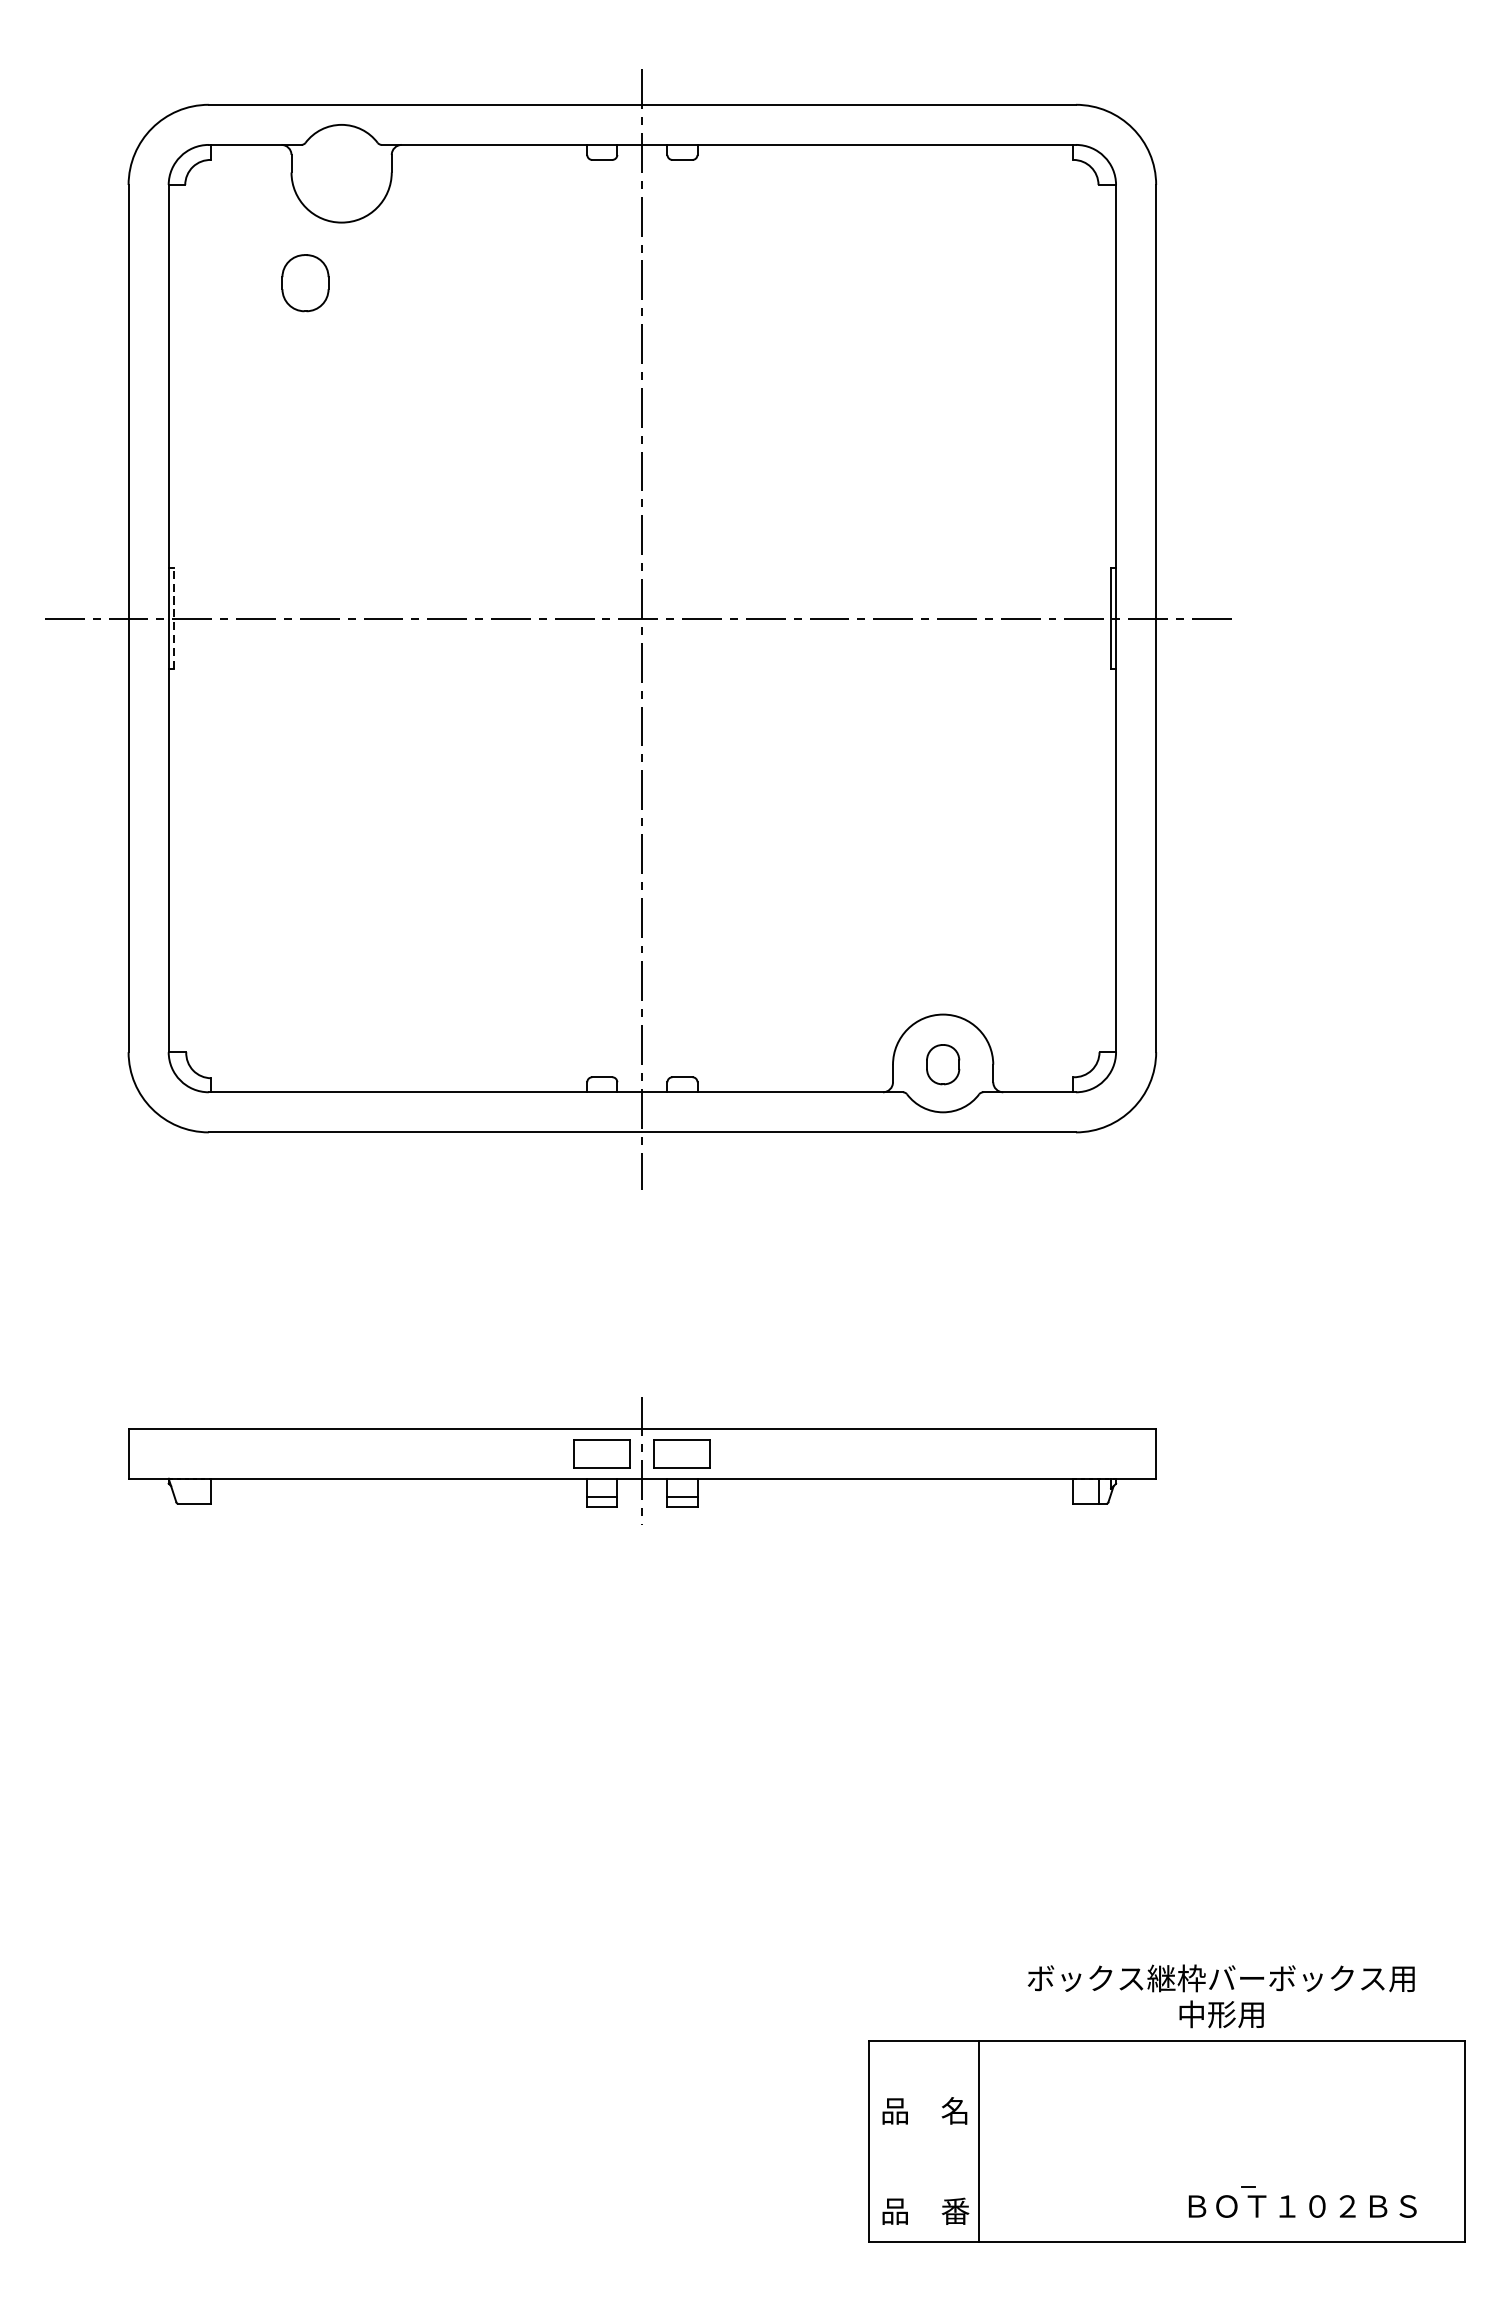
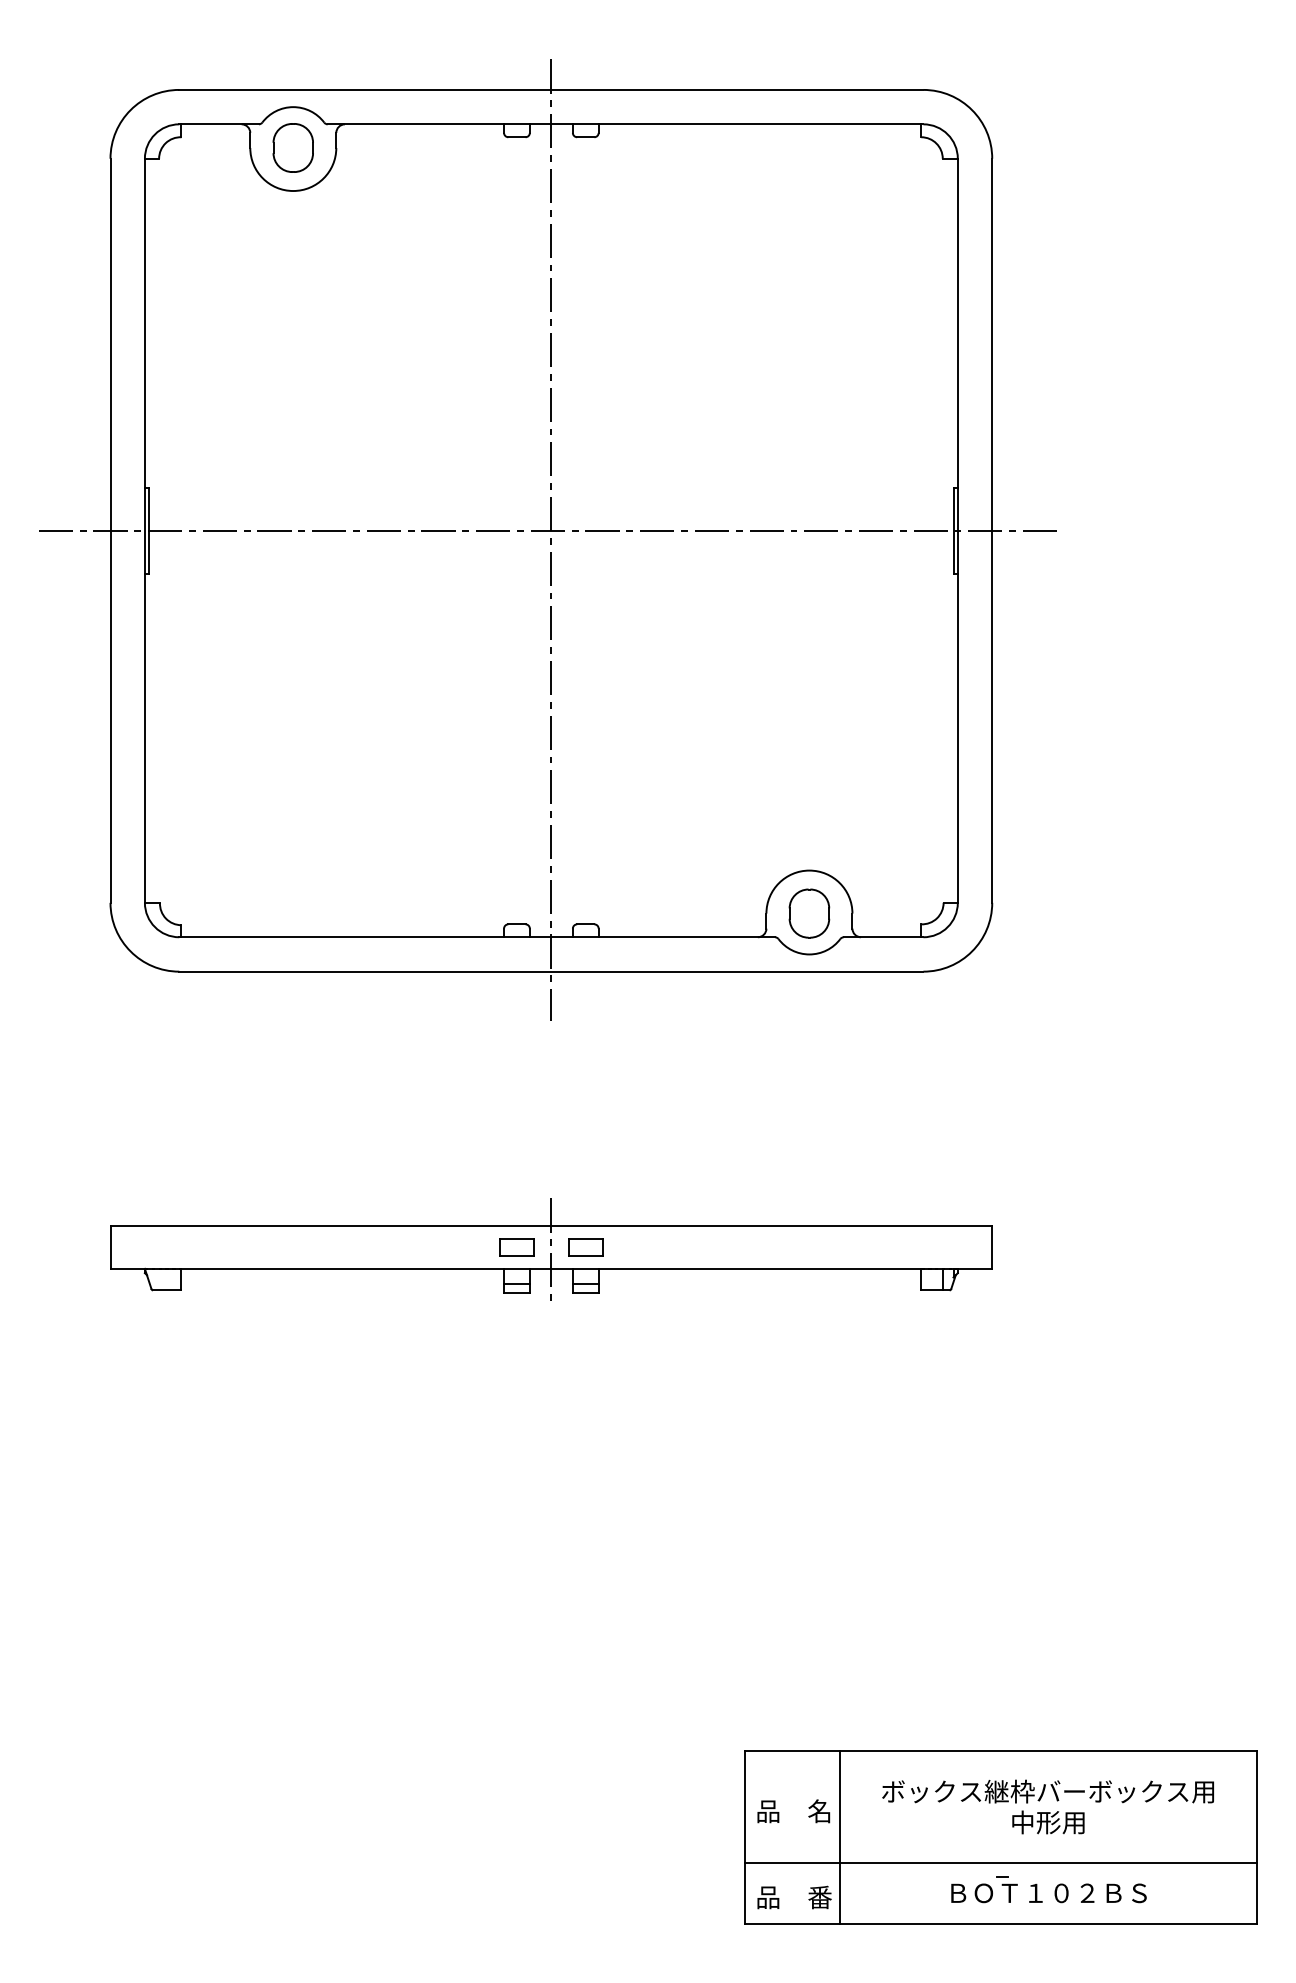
part: (304, 282) -> (292, 147), moved
line: (174, 618) -> (149, 530), dashed -> solid
part: (943, 1064) -> (809, 913), size x1.43
part: (601, 1453) -> (516, 1247), size x0.71
part: (682, 1453) -> (585, 1247), size x0.71
text: (1220, 1995) -> (1047, 1806), moved
line: (1166, 2171) -> (1001, 1863), added
part: (1309, 2203) -> (1054, 1890), moved

